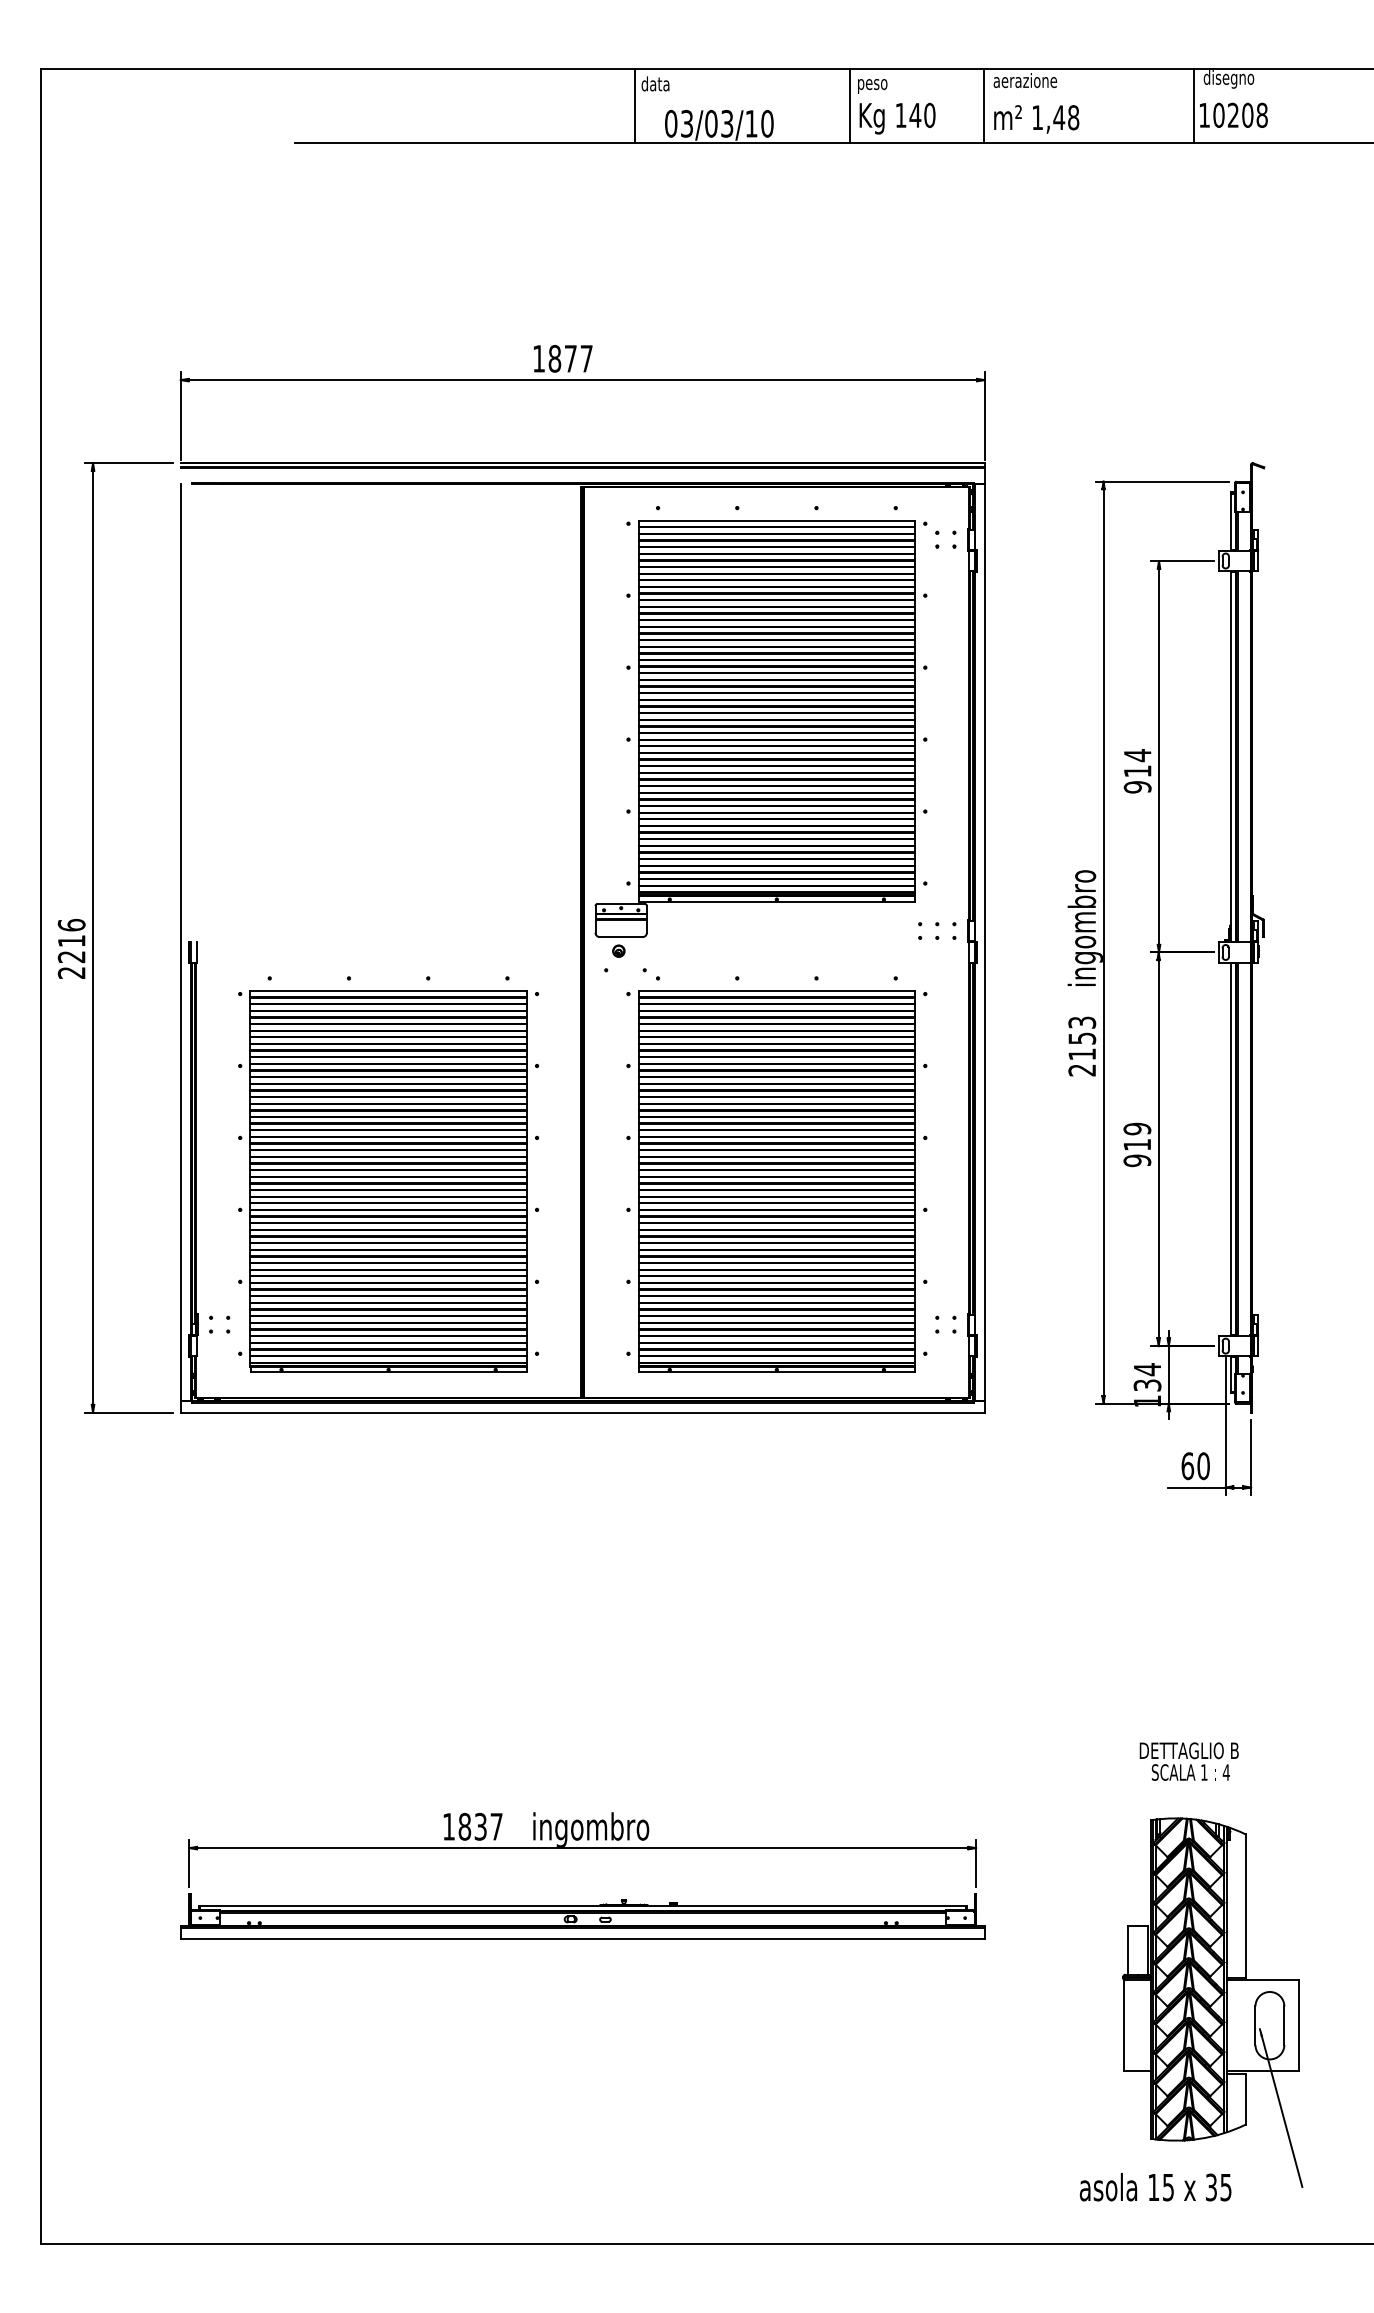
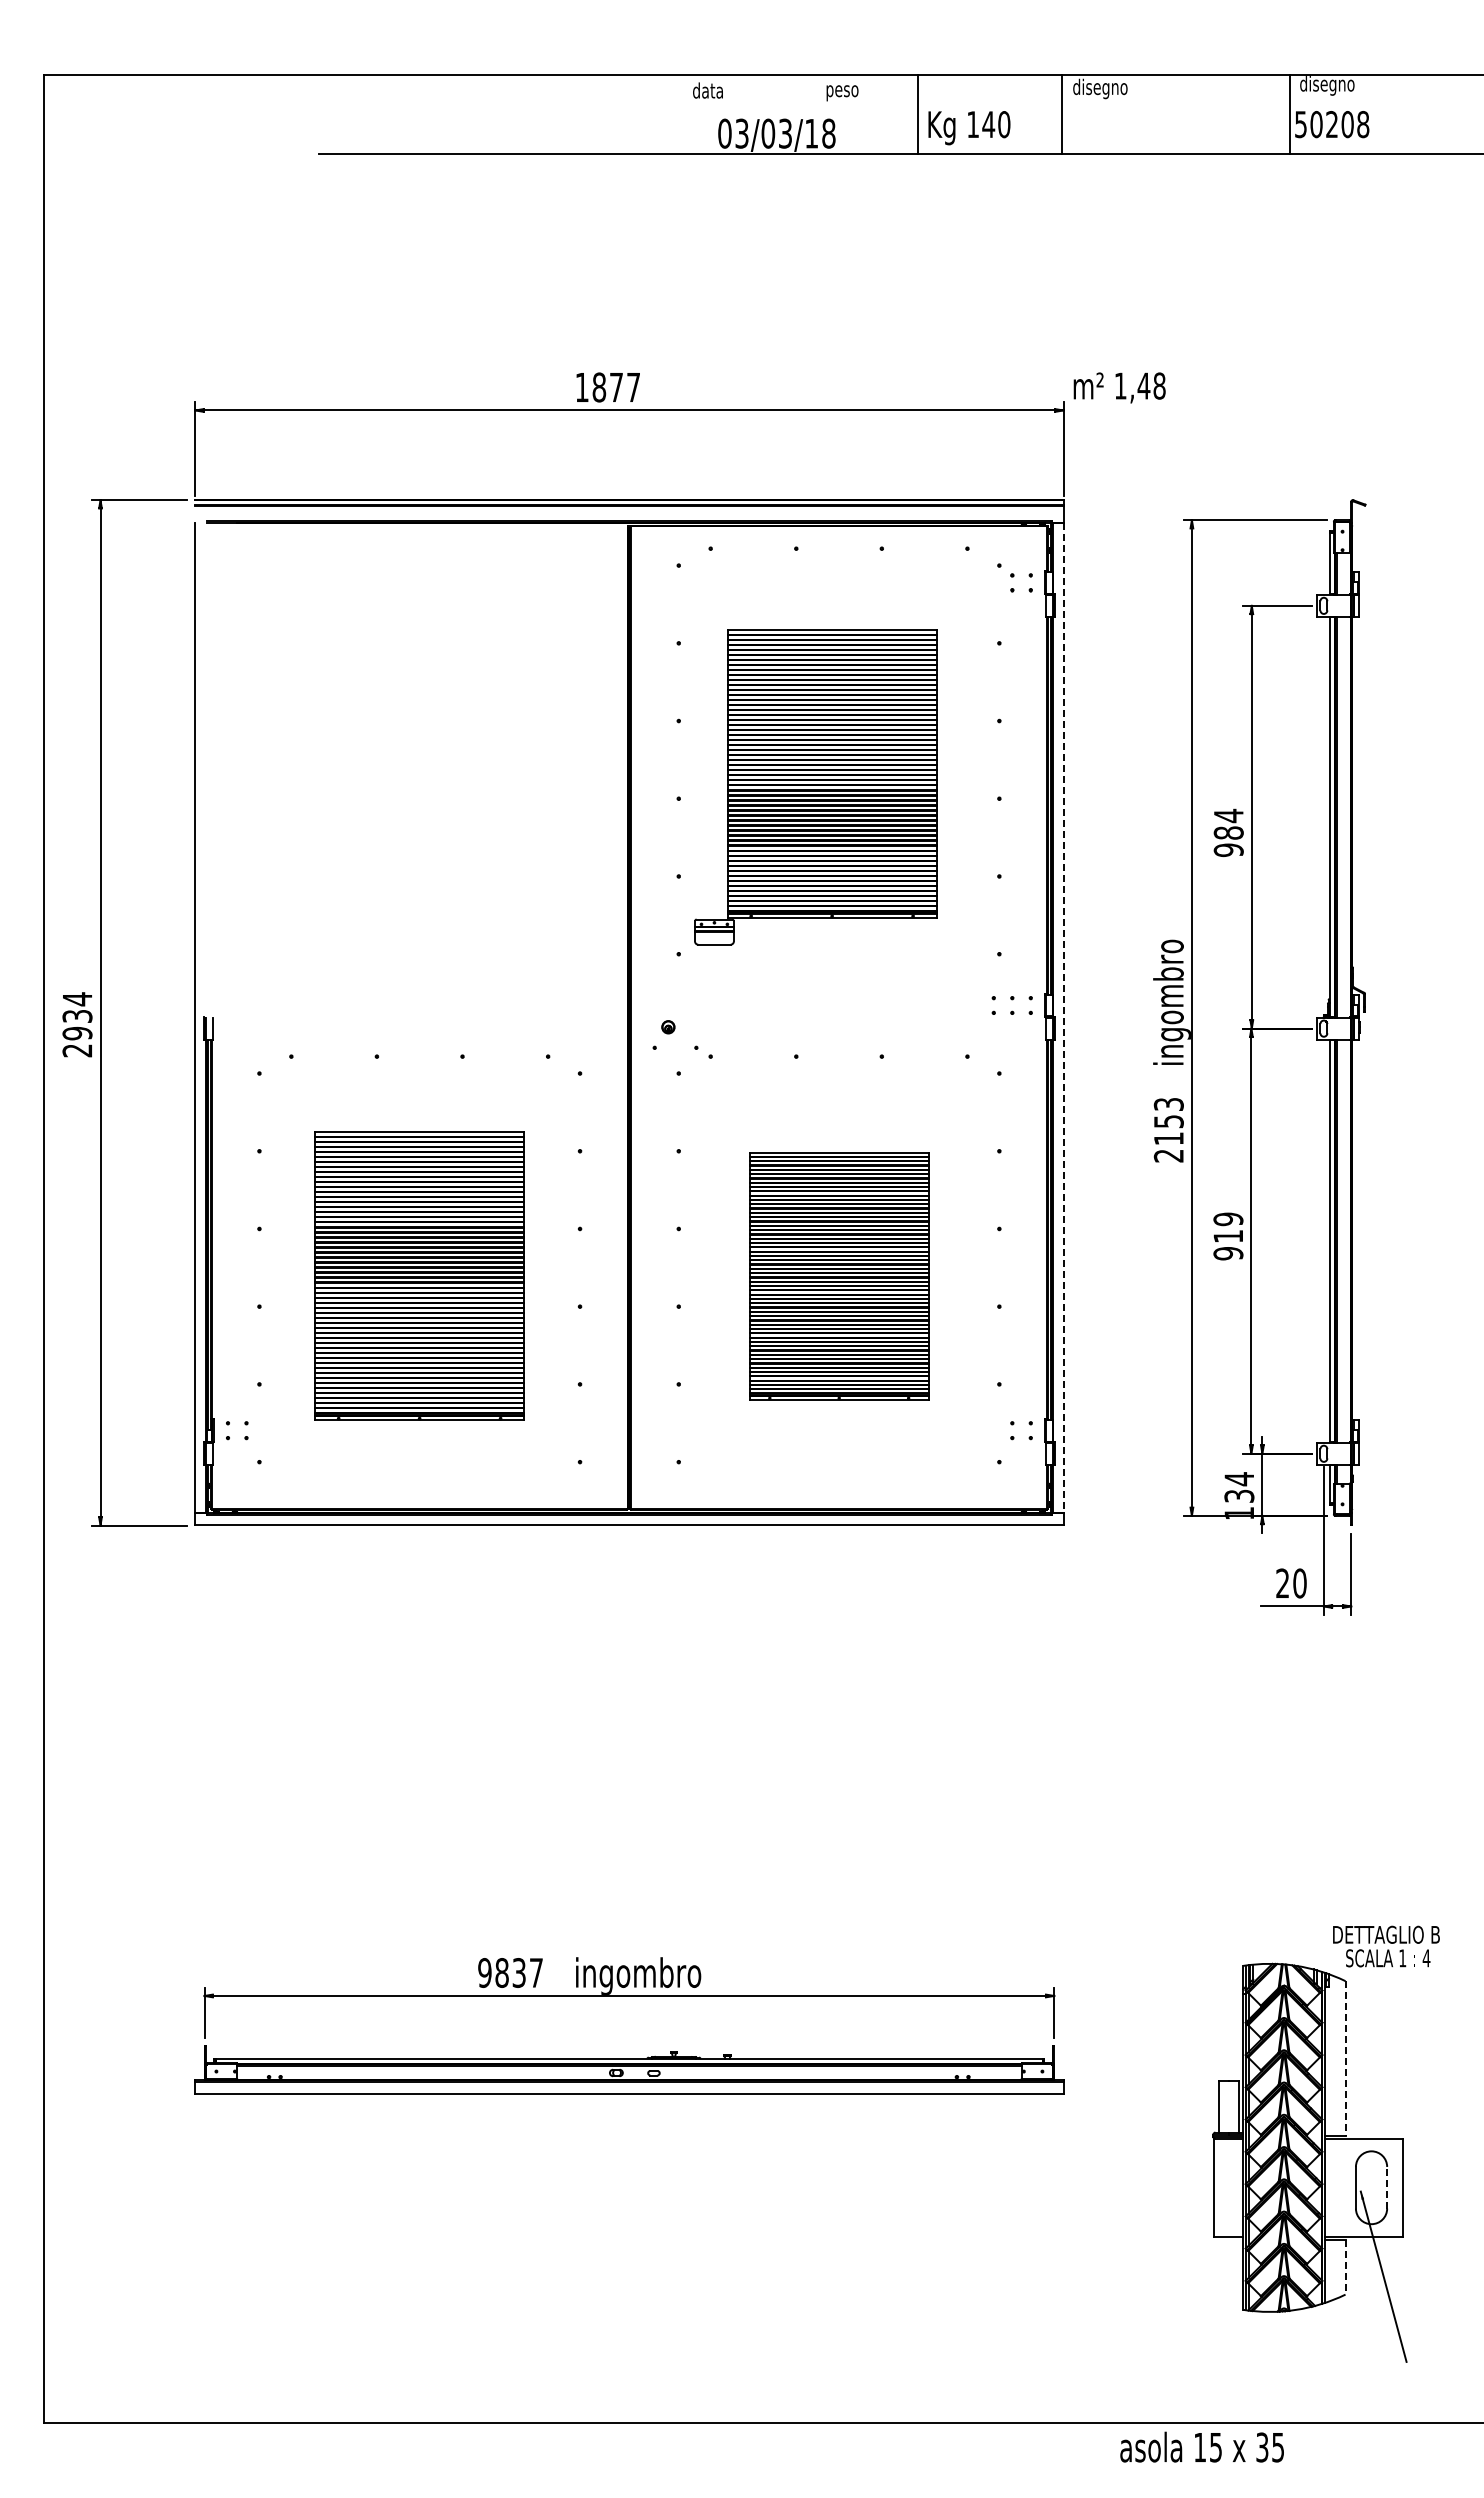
text: (1025, 81) -> (1107, 88), aerazione -> disegno
text: (872, 86) -> (842, 93), moved
line: (635, 106) -> (686, 114), removed
text: (1204, 115) -> (1300, 124), 10208 -> 50208
text: (1036, 119) -> (1119, 387), moved
text: (767, 123) -> (828, 133), 03/03/10 -> 03/03/18
part: (755, 729) -> (815, 787), size x0.7
text: (1137, 770) -> (1228, 832), 914 -> 984
text: (71, 941) -> (77, 1016), 2216 -> 2934
line: (984, 943) -> (1063, 1018), solid -> dashed
part: (388, 1181) -> (419, 1276), size x0.7
part: (777, 1181) -> (839, 1276), size x0.6
text: (1187, 1466) -> (1282, 1583), 60 -> 20
text: (1189, 1761) -> (1386, 1946), moved
text: (448, 1827) -> (484, 1973), 1837 -> 9837
line: (1245, 1906) -> (1345, 2058), solid -> dashed
line: (1284, 2025) -> (1387, 2187), solid -> dashed
line: (1245, 2099) -> (1345, 2267), solid -> dashed
text: (1155, 2186) -> (1201, 2446), moved

